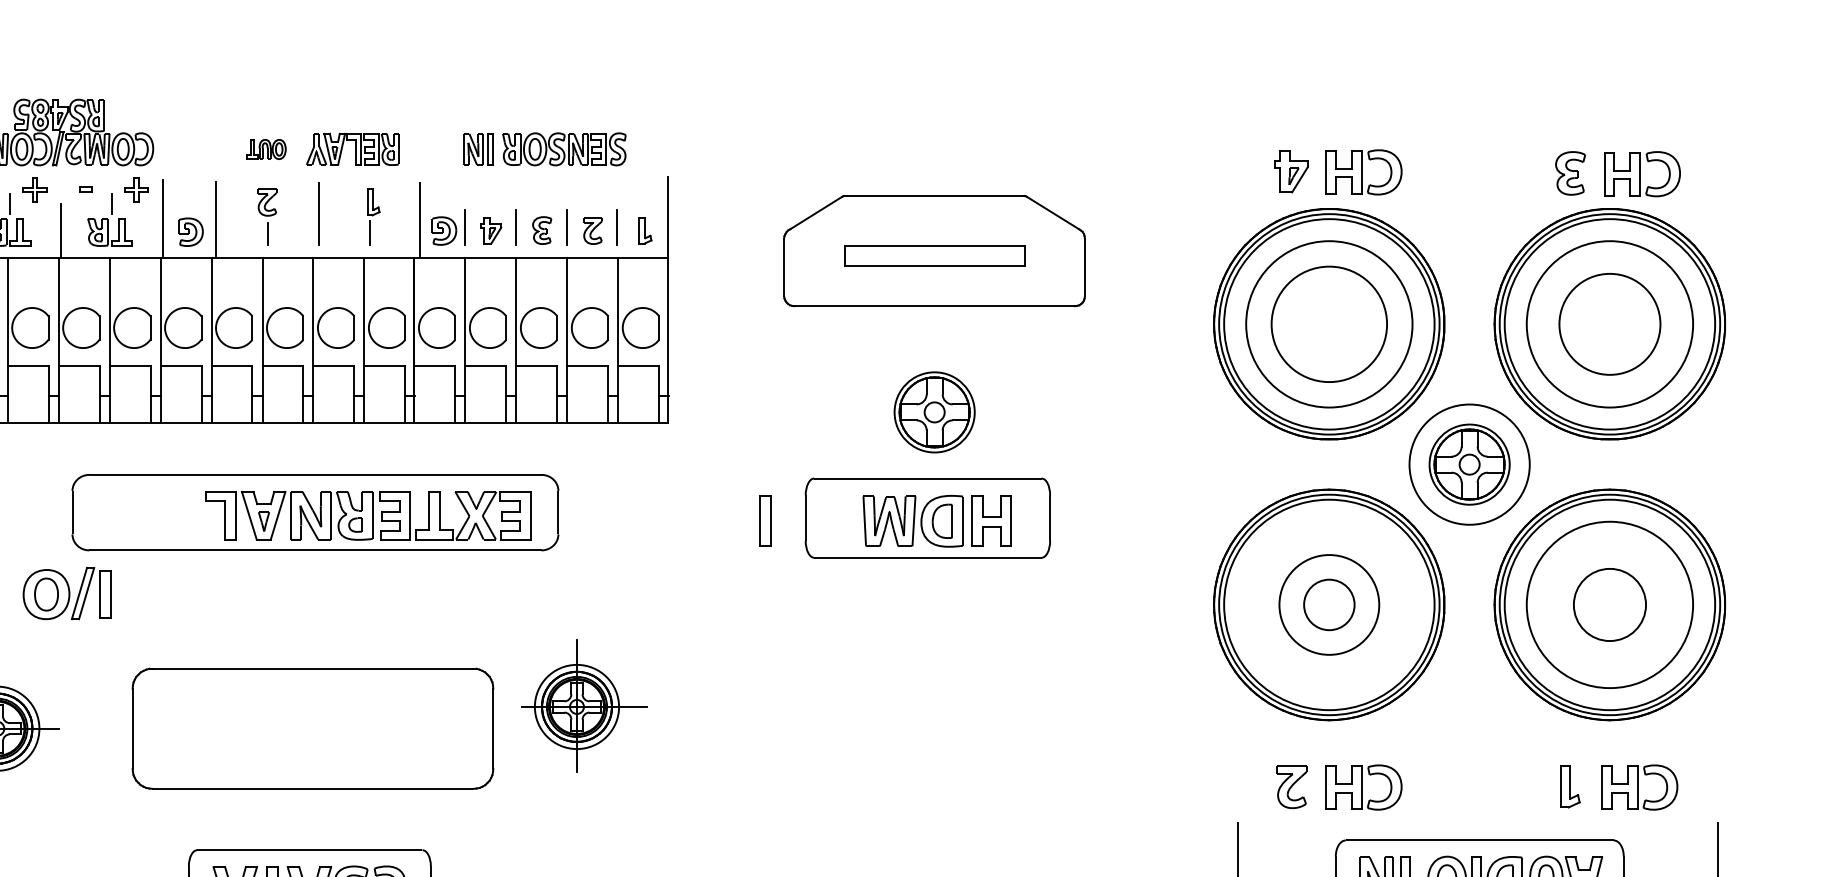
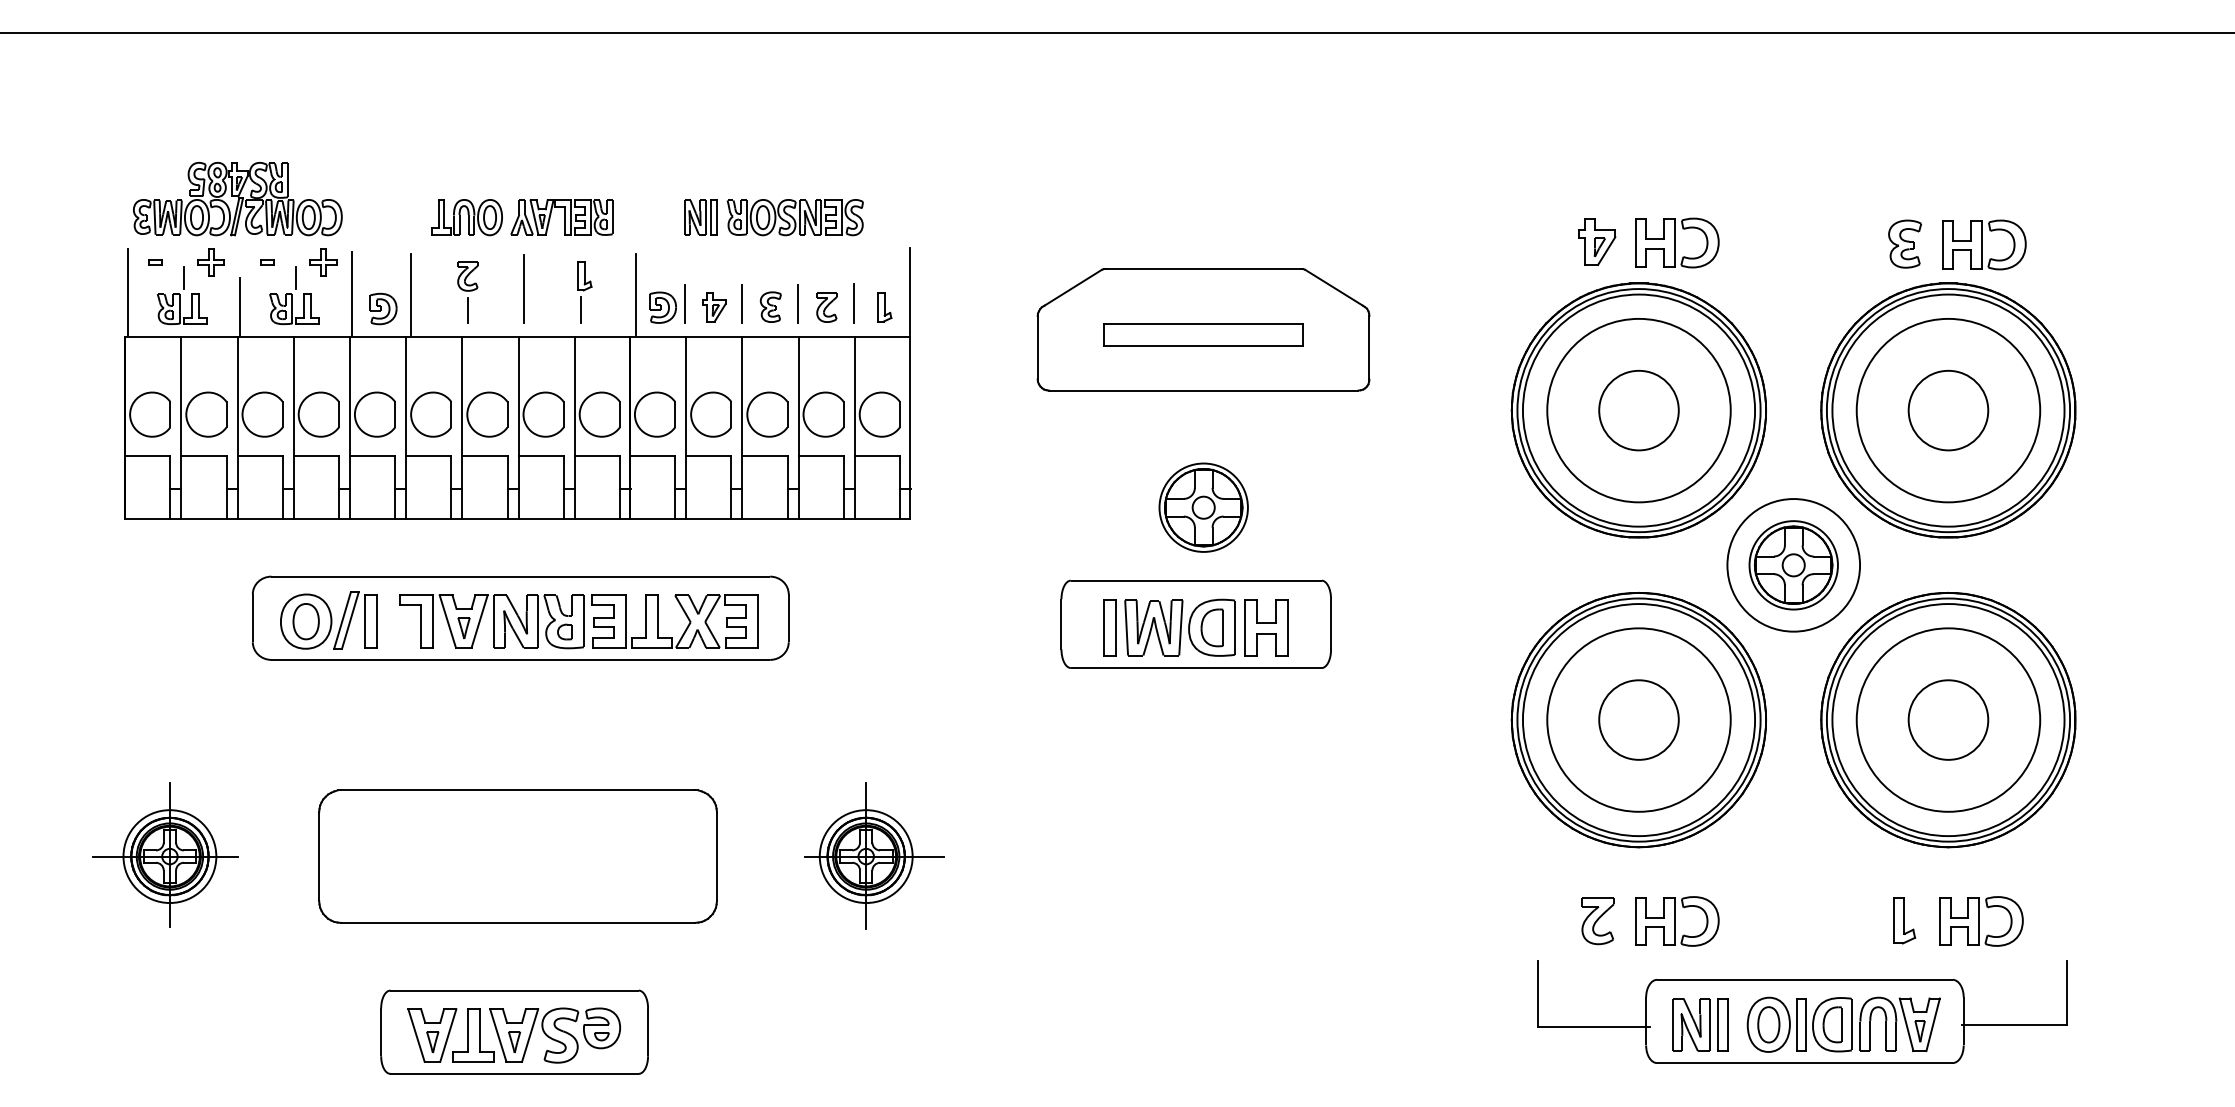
part: (266, 149) -> (466, 217), size x1.67
circle: (1328, 324) -> (1638, 410), size x0.62
circle: (1609, 324) -> (1948, 410), size x0.71
part: (764, 521) -> (1109, 627), moved
part: (66, 593) -> (328, 620), moved
circle: (1328, 604) -> (1638, 719), size x1.43
circle: (1328, 604) -> (1638, 719), size x1.67
part: (584, 705) -> (874, 855), moved

